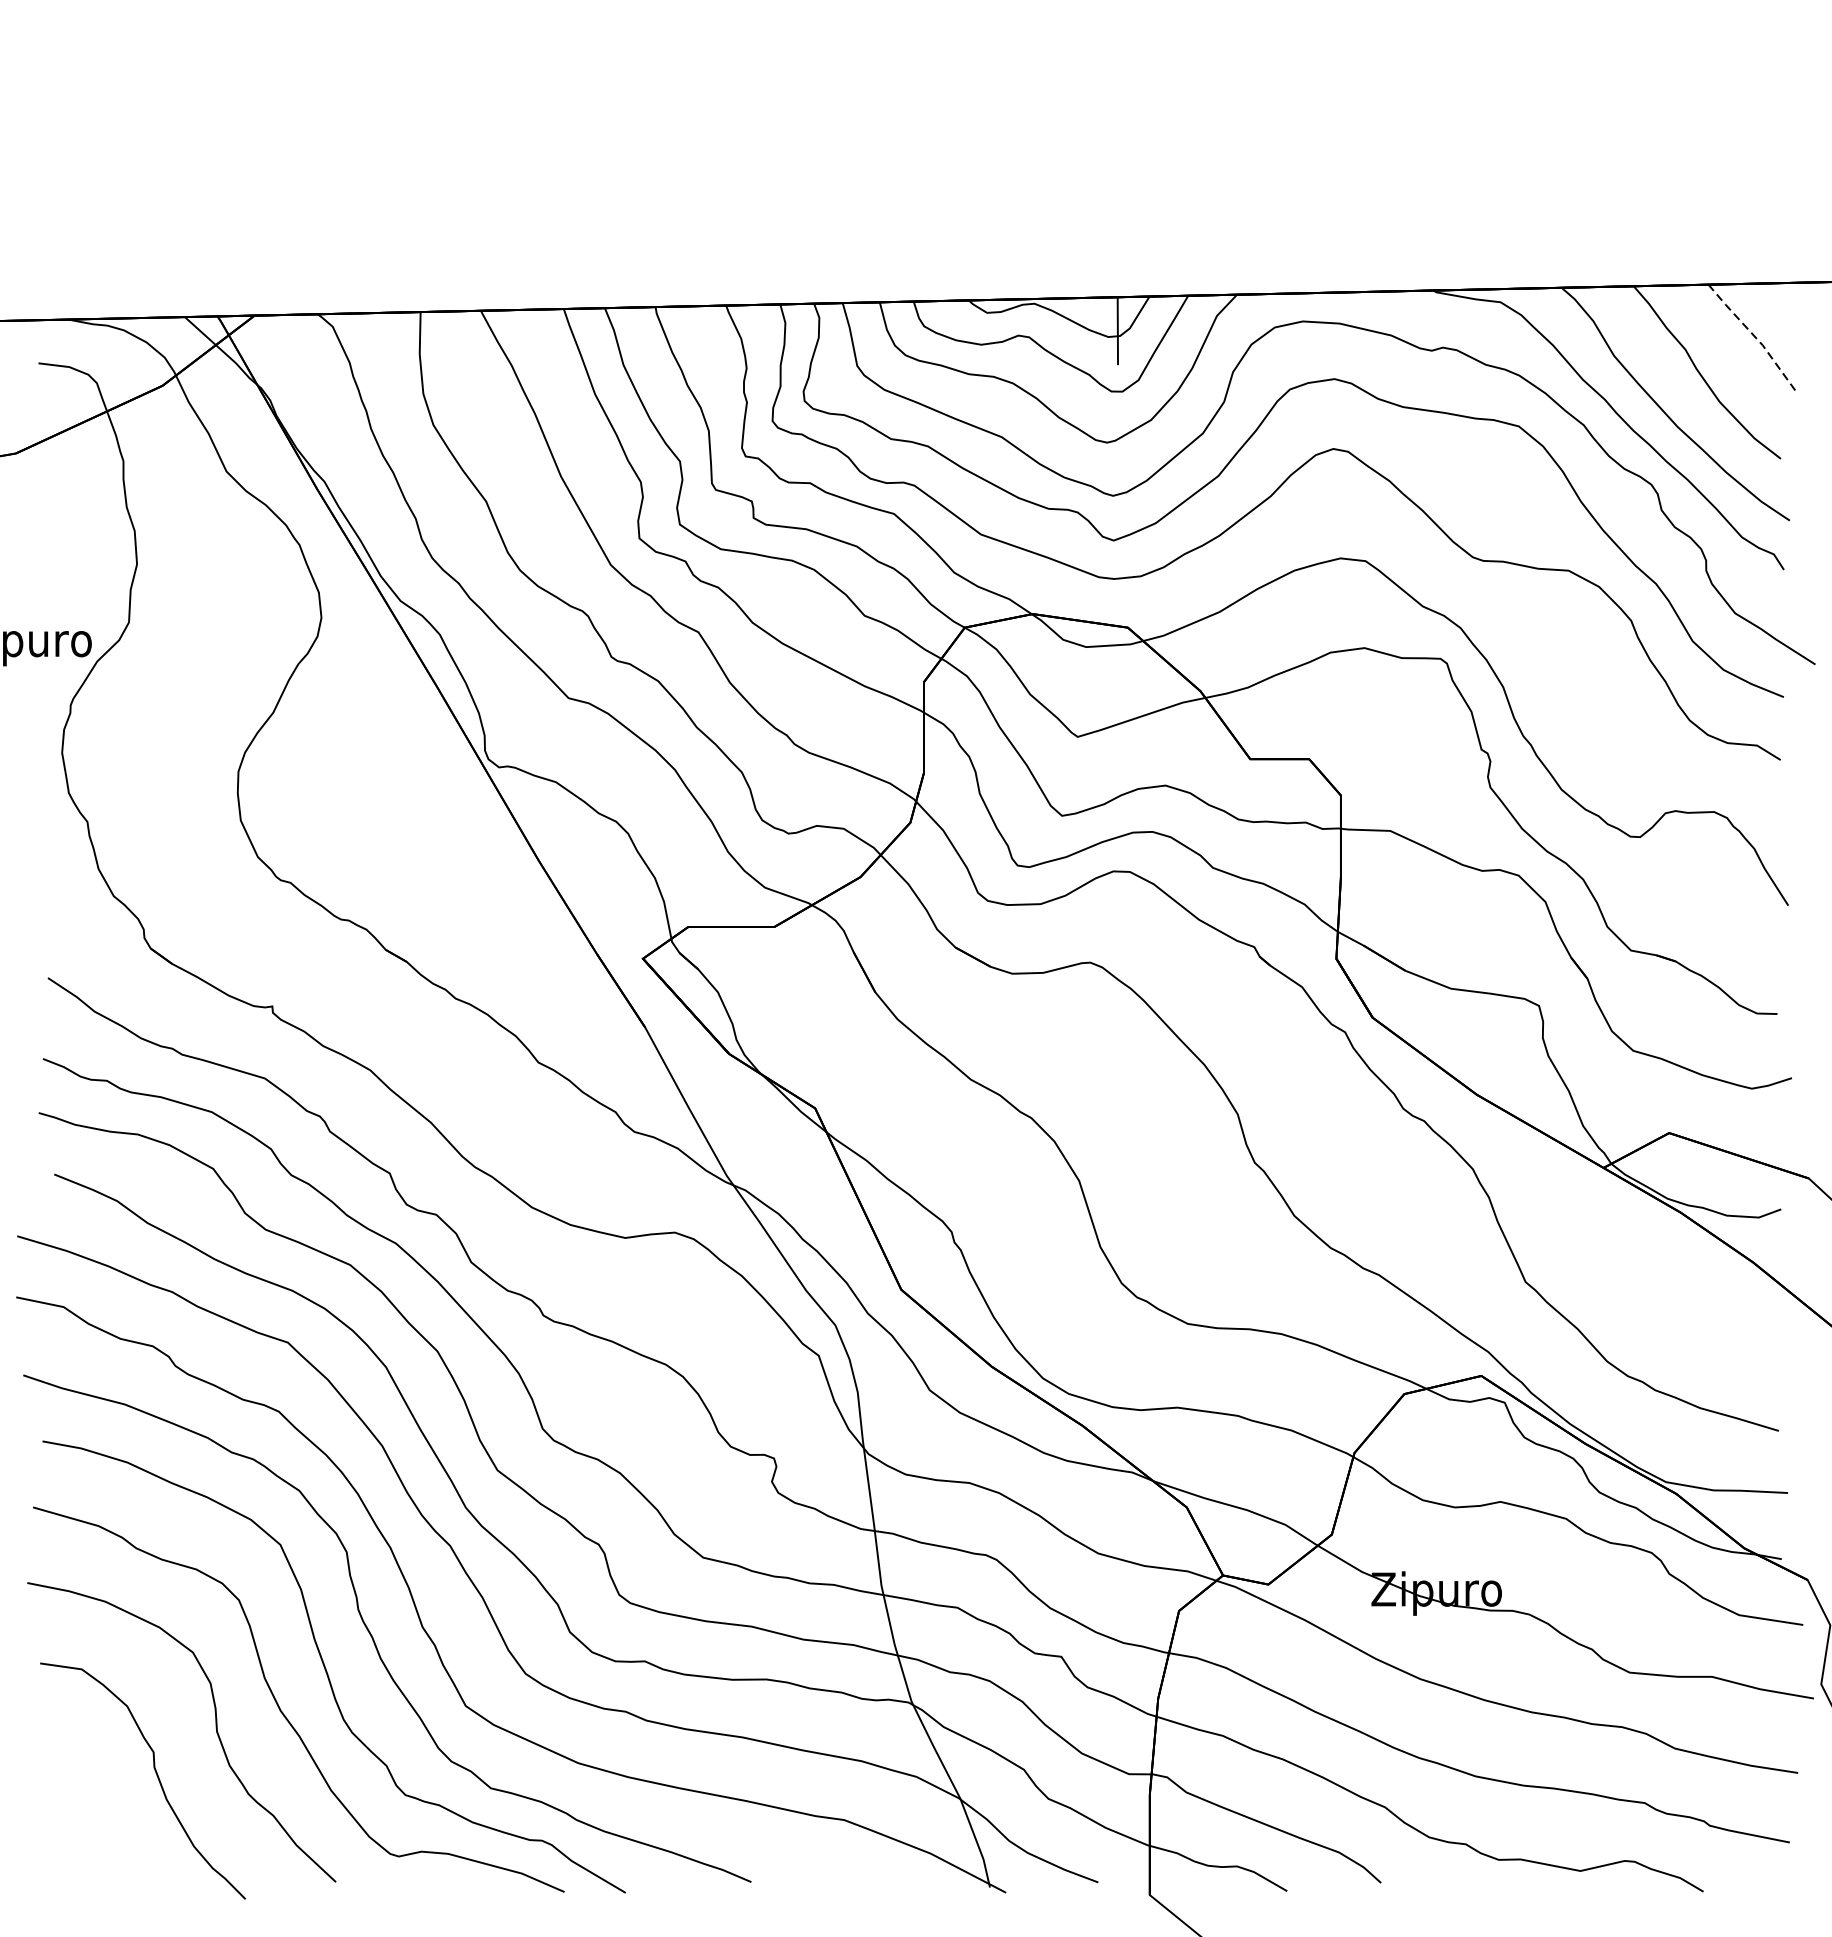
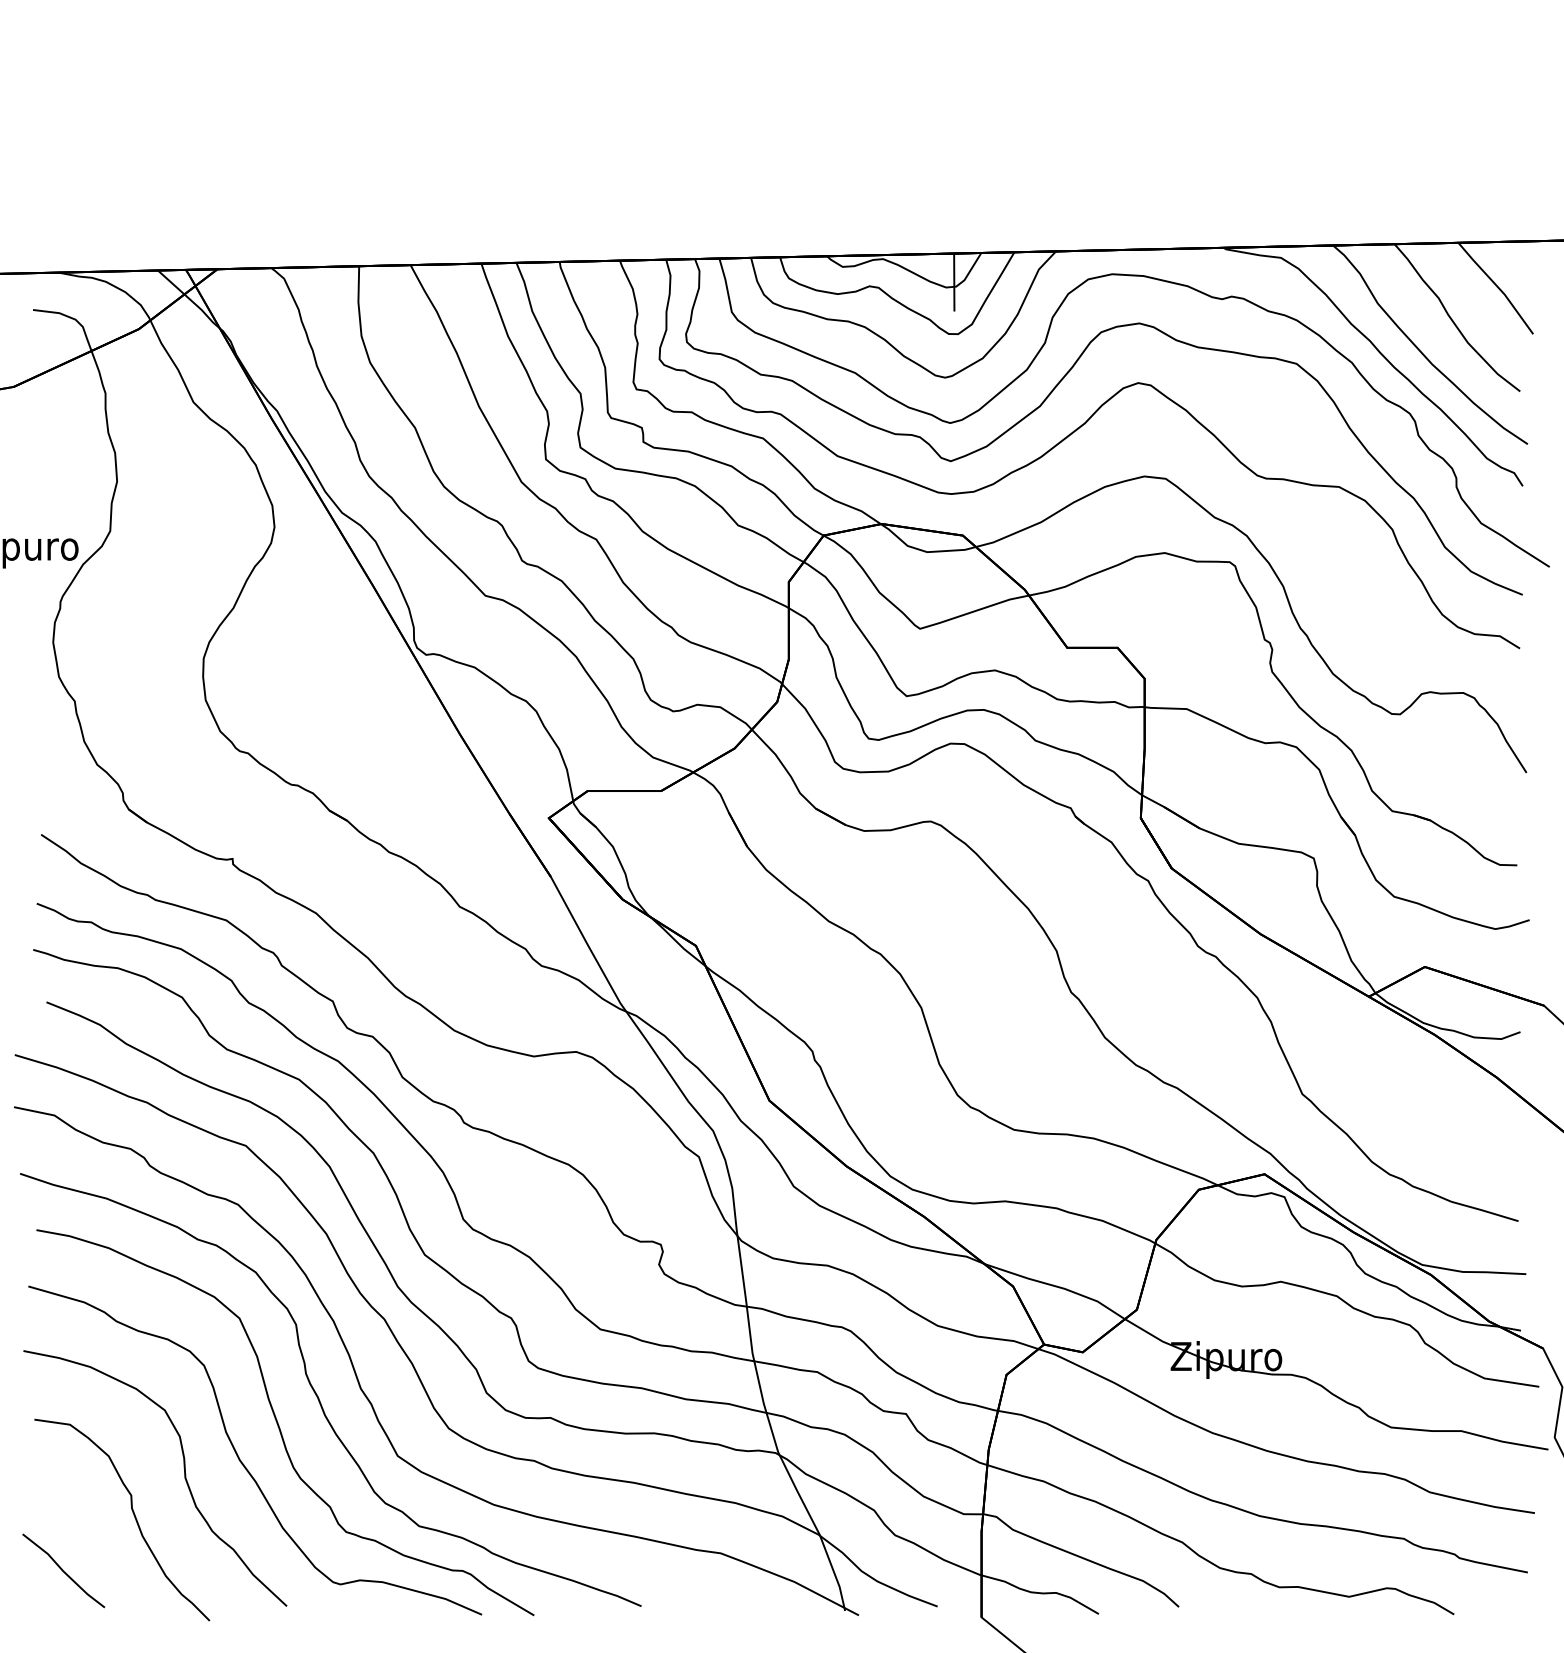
line: (1754, 337) -> (1497, 287), dashed -> solid
line: (74, 1840) -> (63, 1570), added

